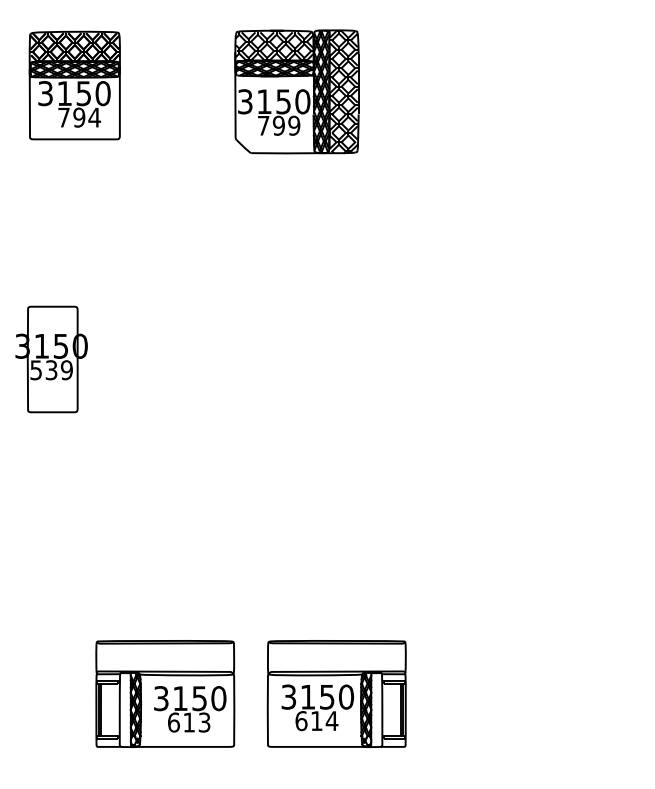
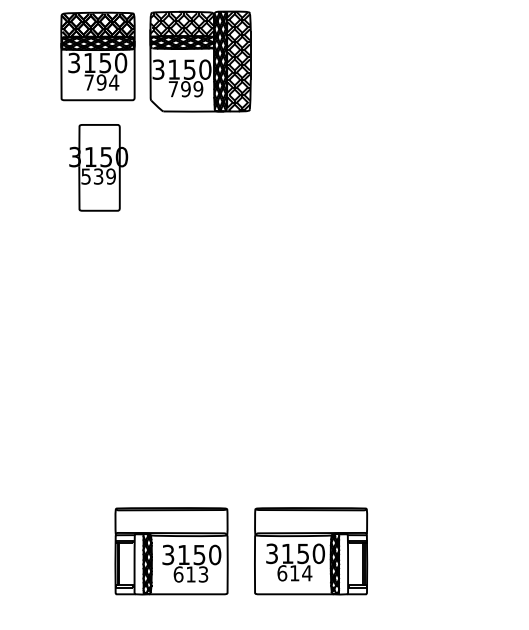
part: (296, 91) -> (200, 61), moved
part: (51, 359) -> (98, 167), moved

